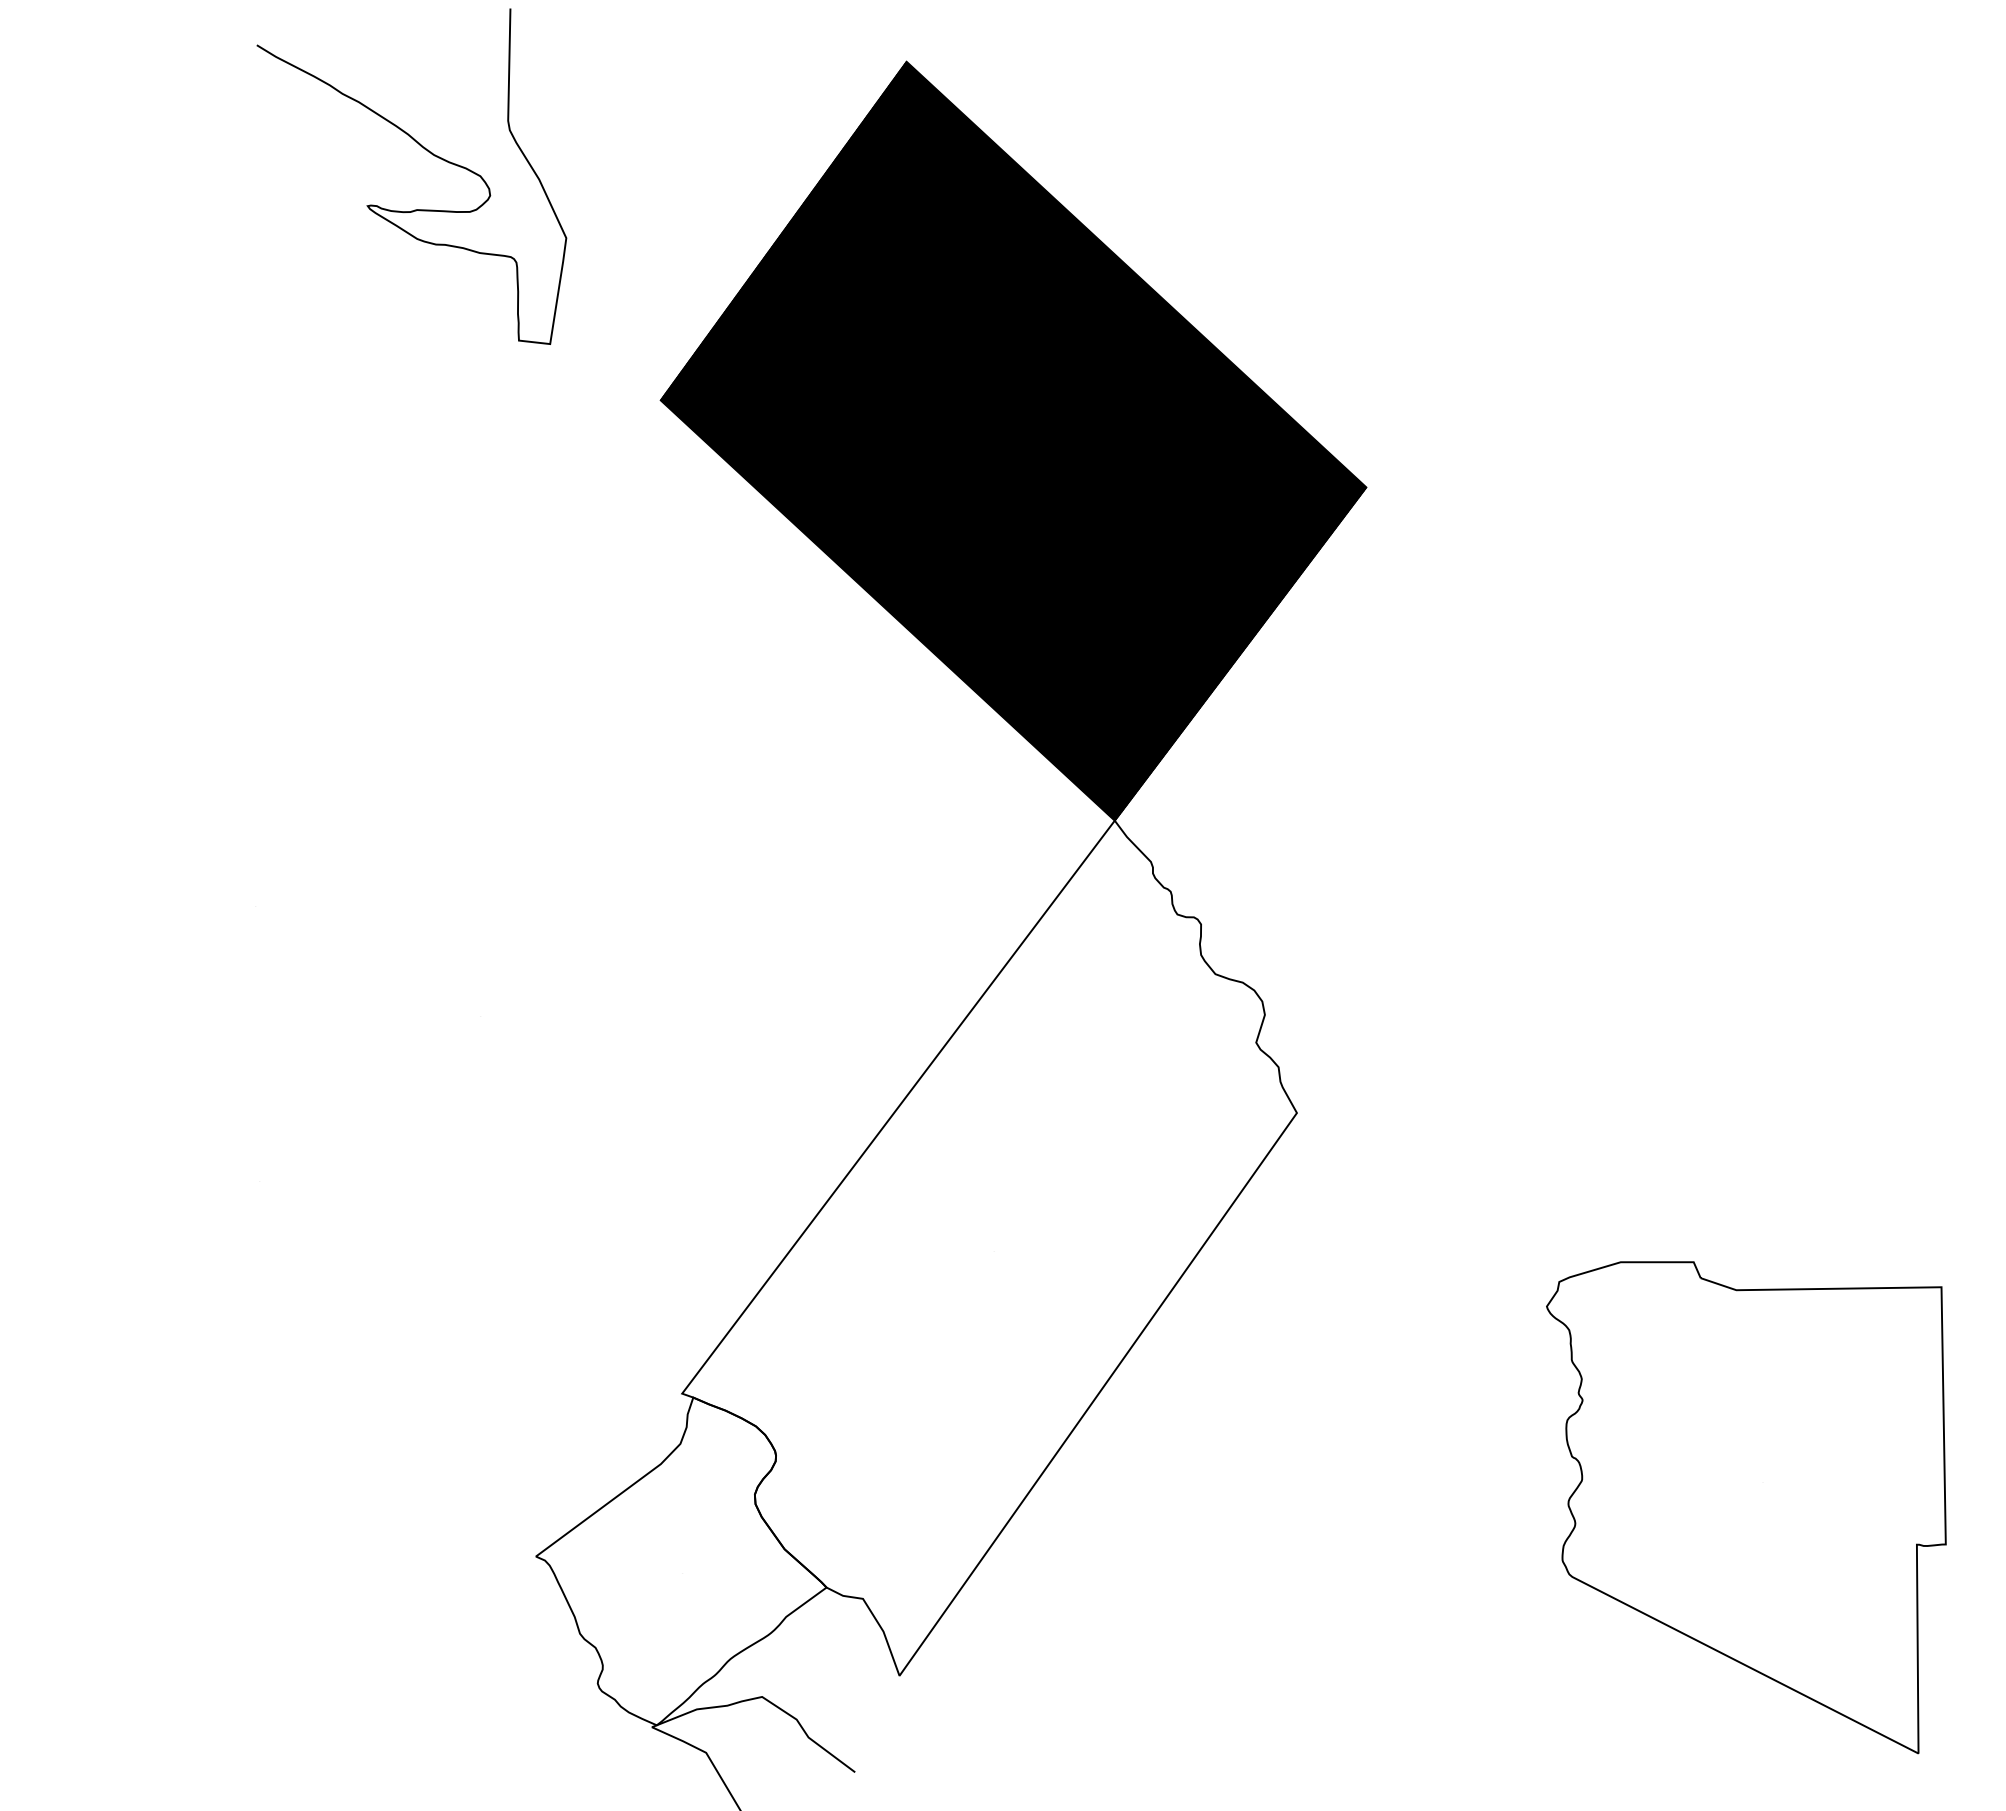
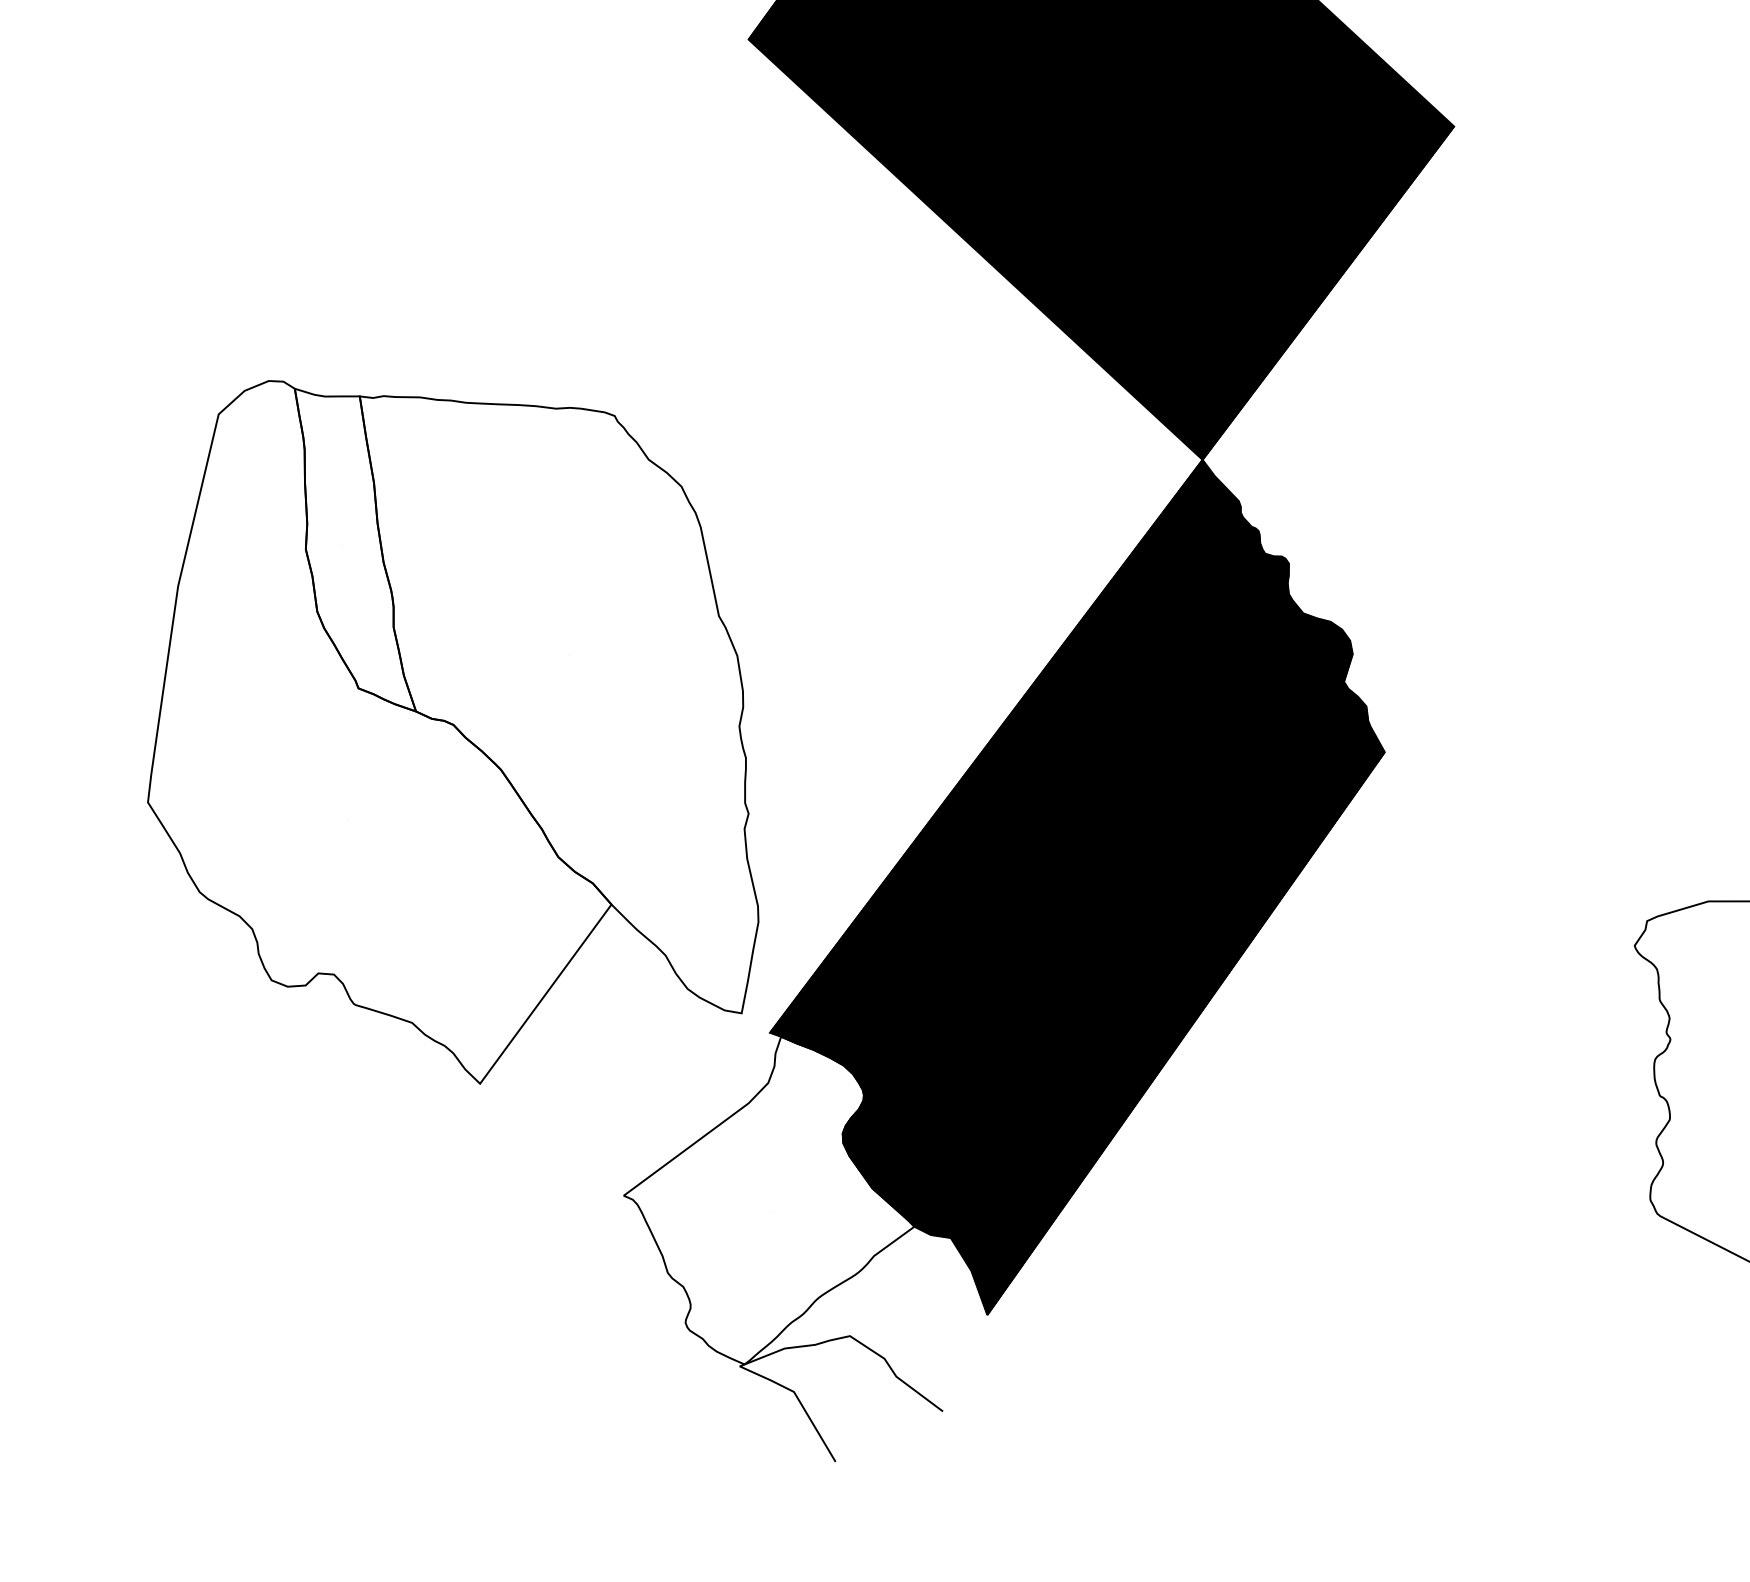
part: (365, 1093) -> (453, 732), added
hatch: (989, 1247) -> (1077, 886), added

